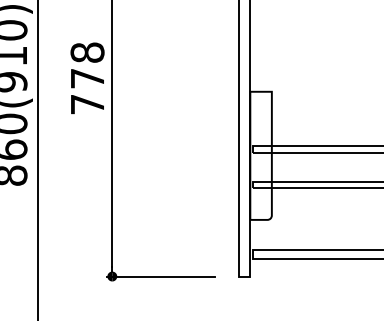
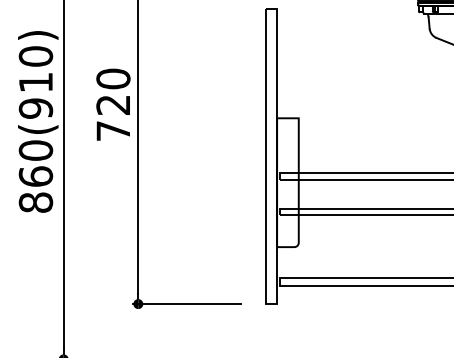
text: (87, 65) -> (113, 91), 778 -> 720

